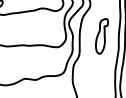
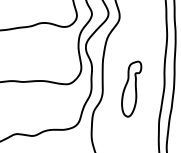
part: (101, 36) -> (130, 89), moved

